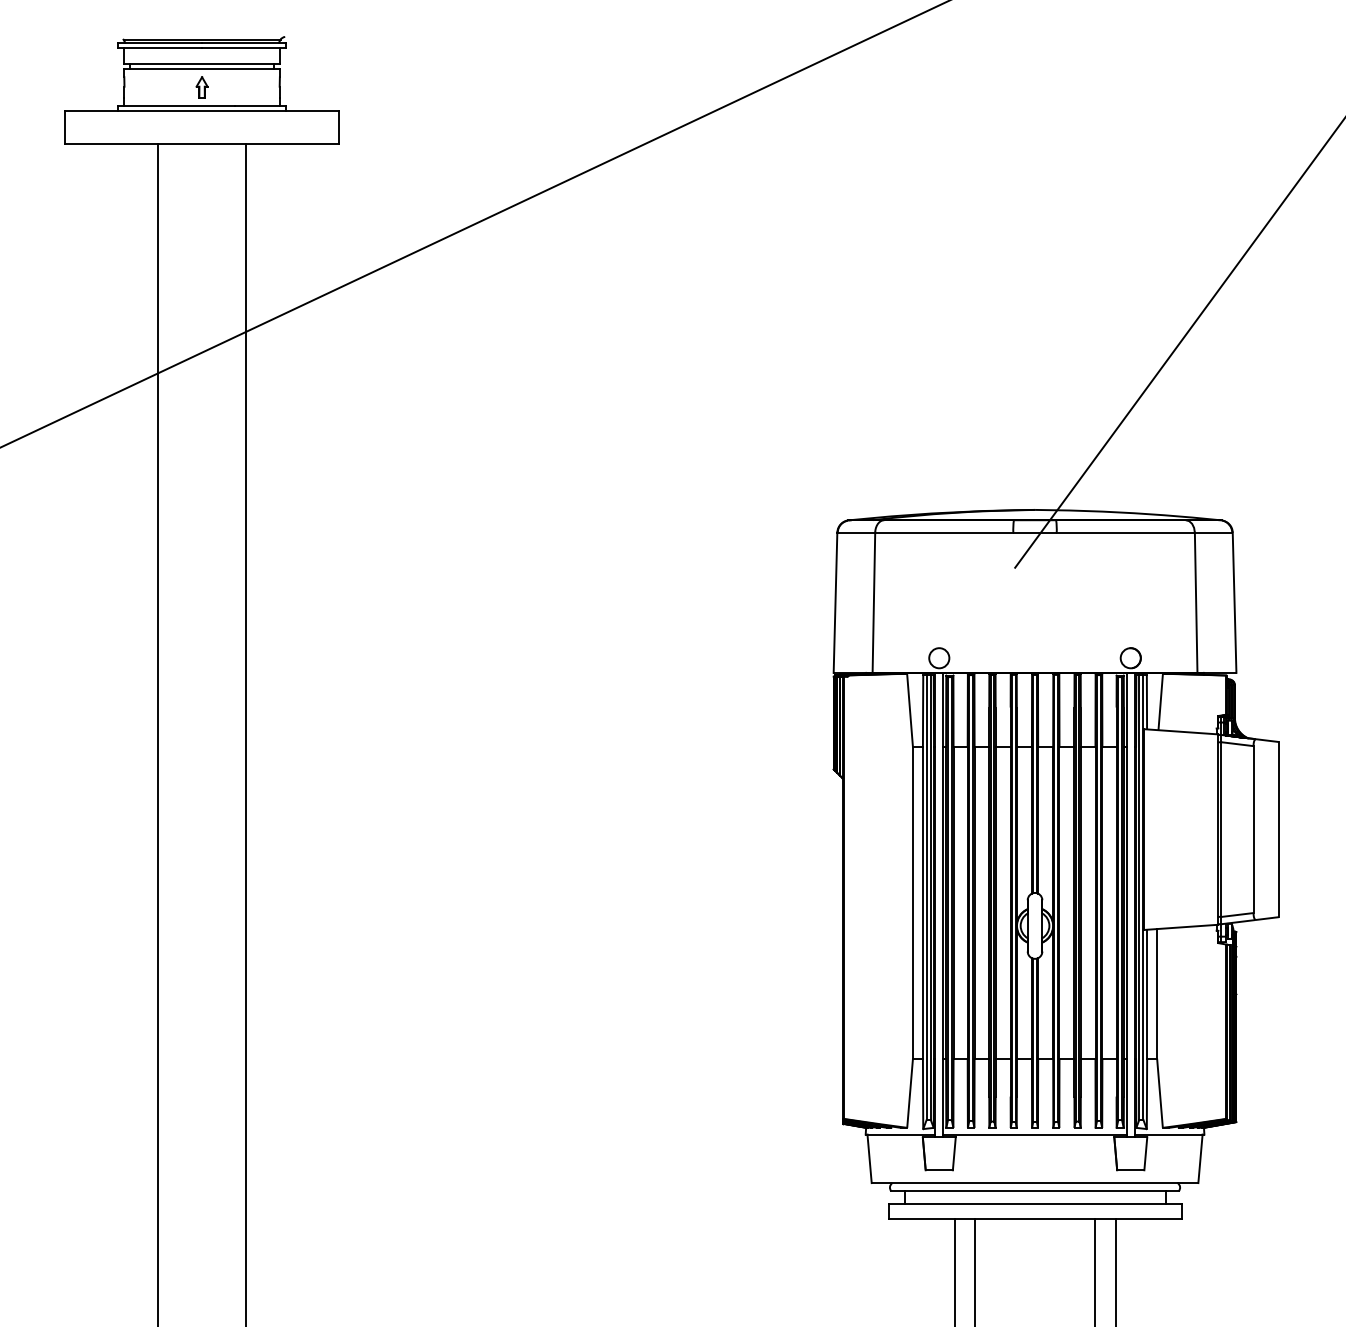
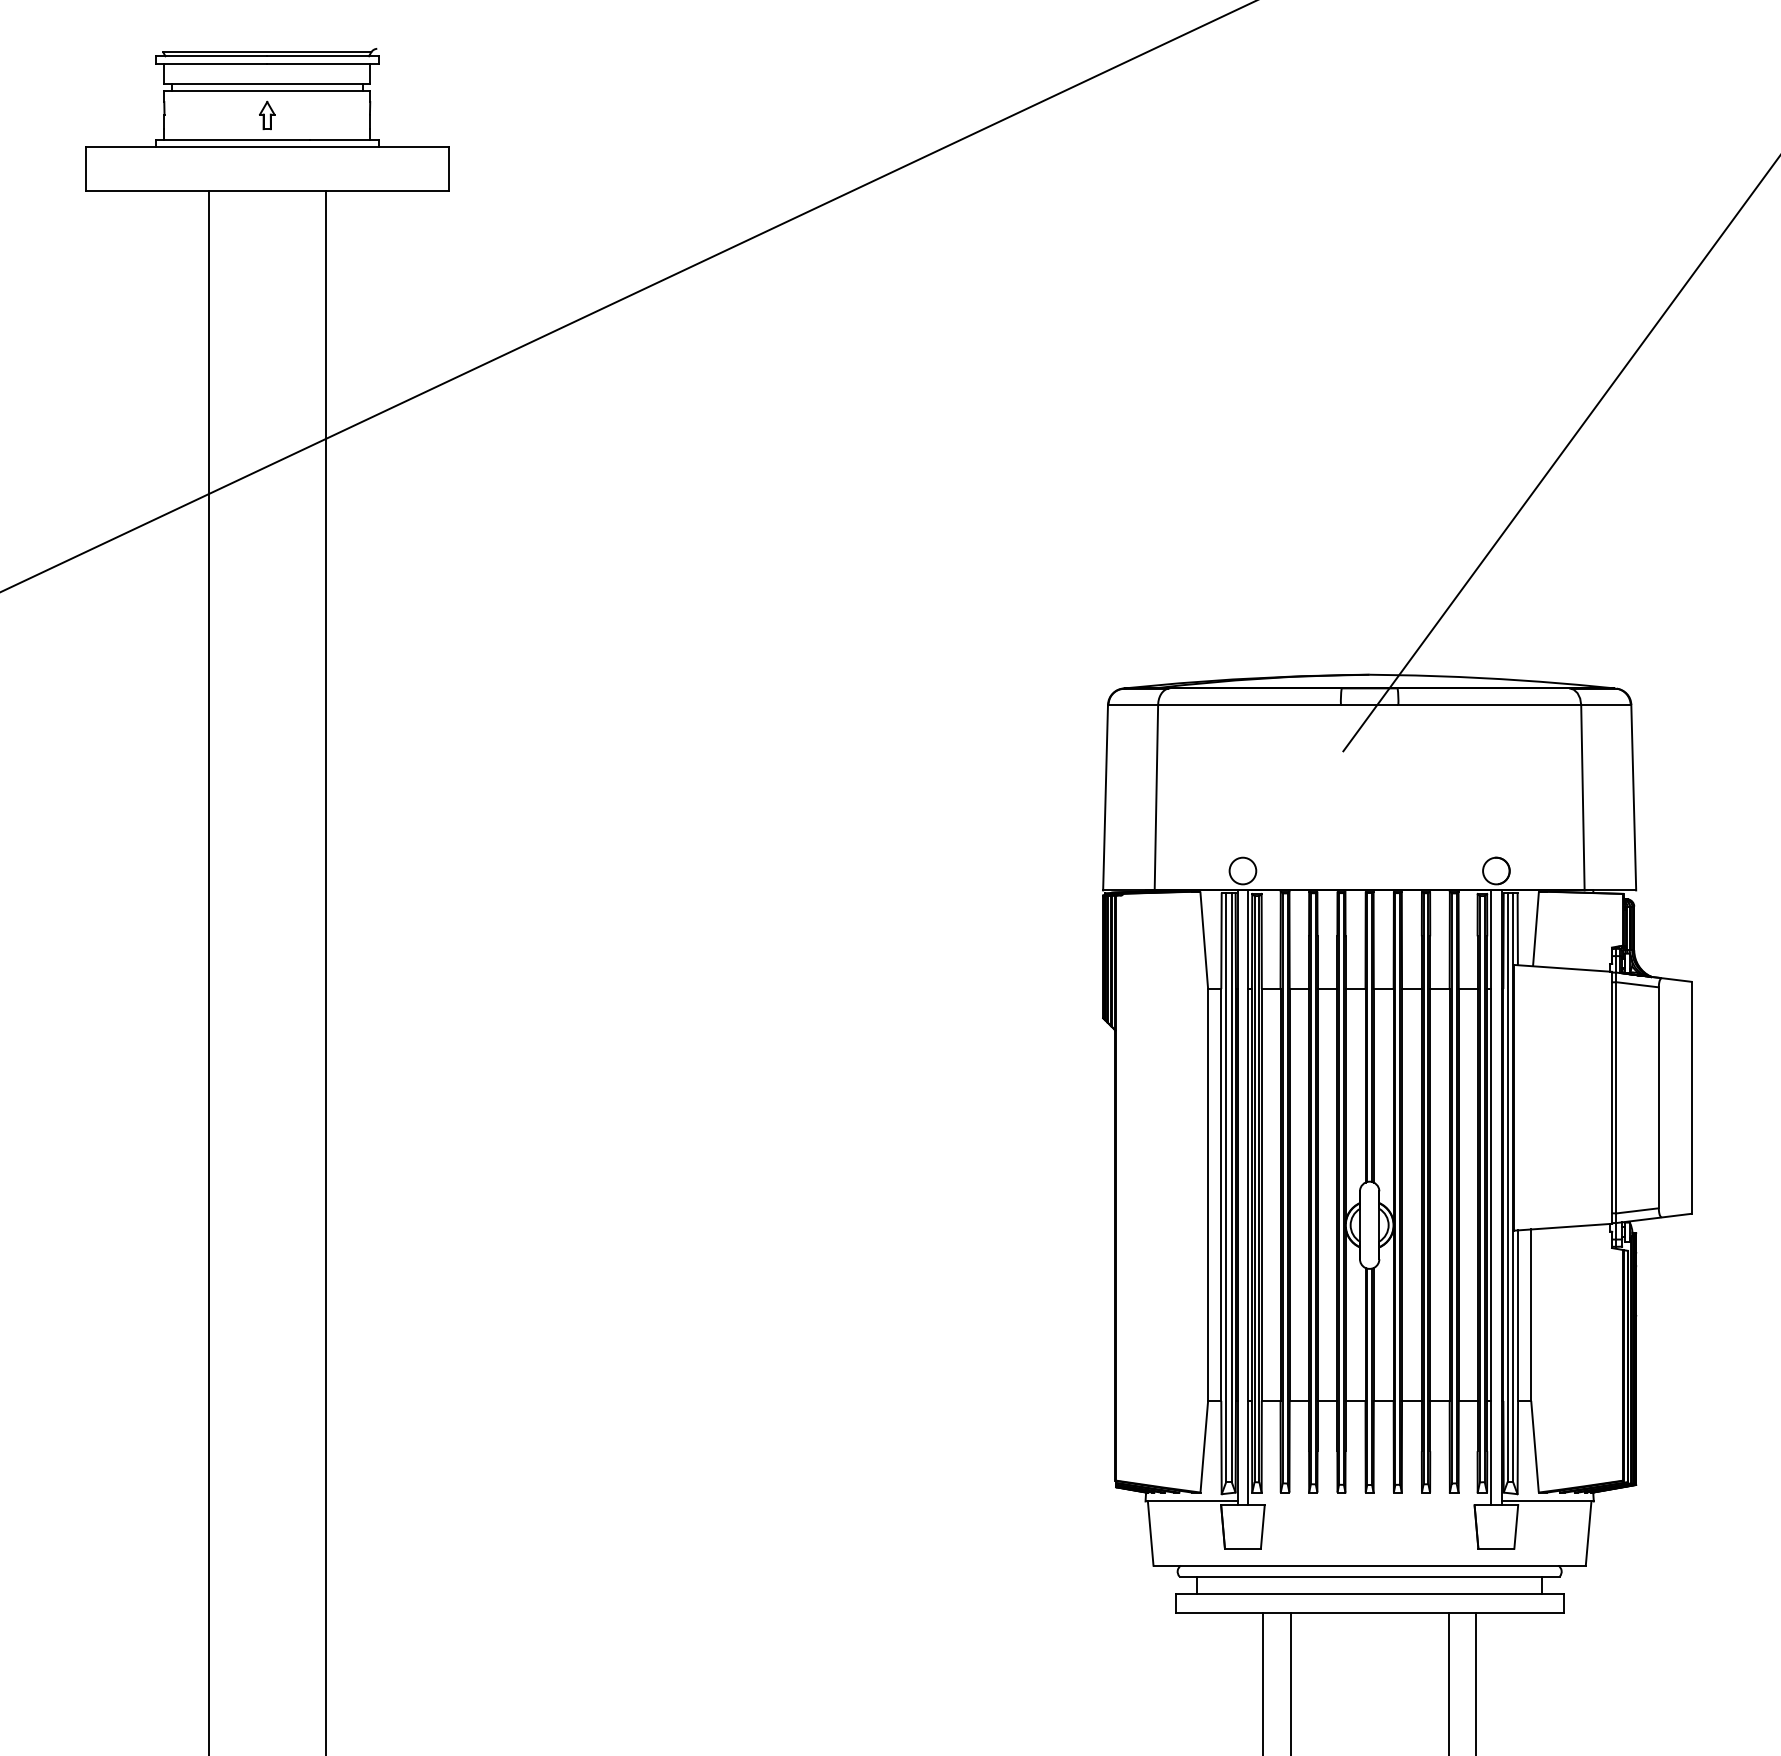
line: (1034, 1134) -> (1368, 1501), removed

